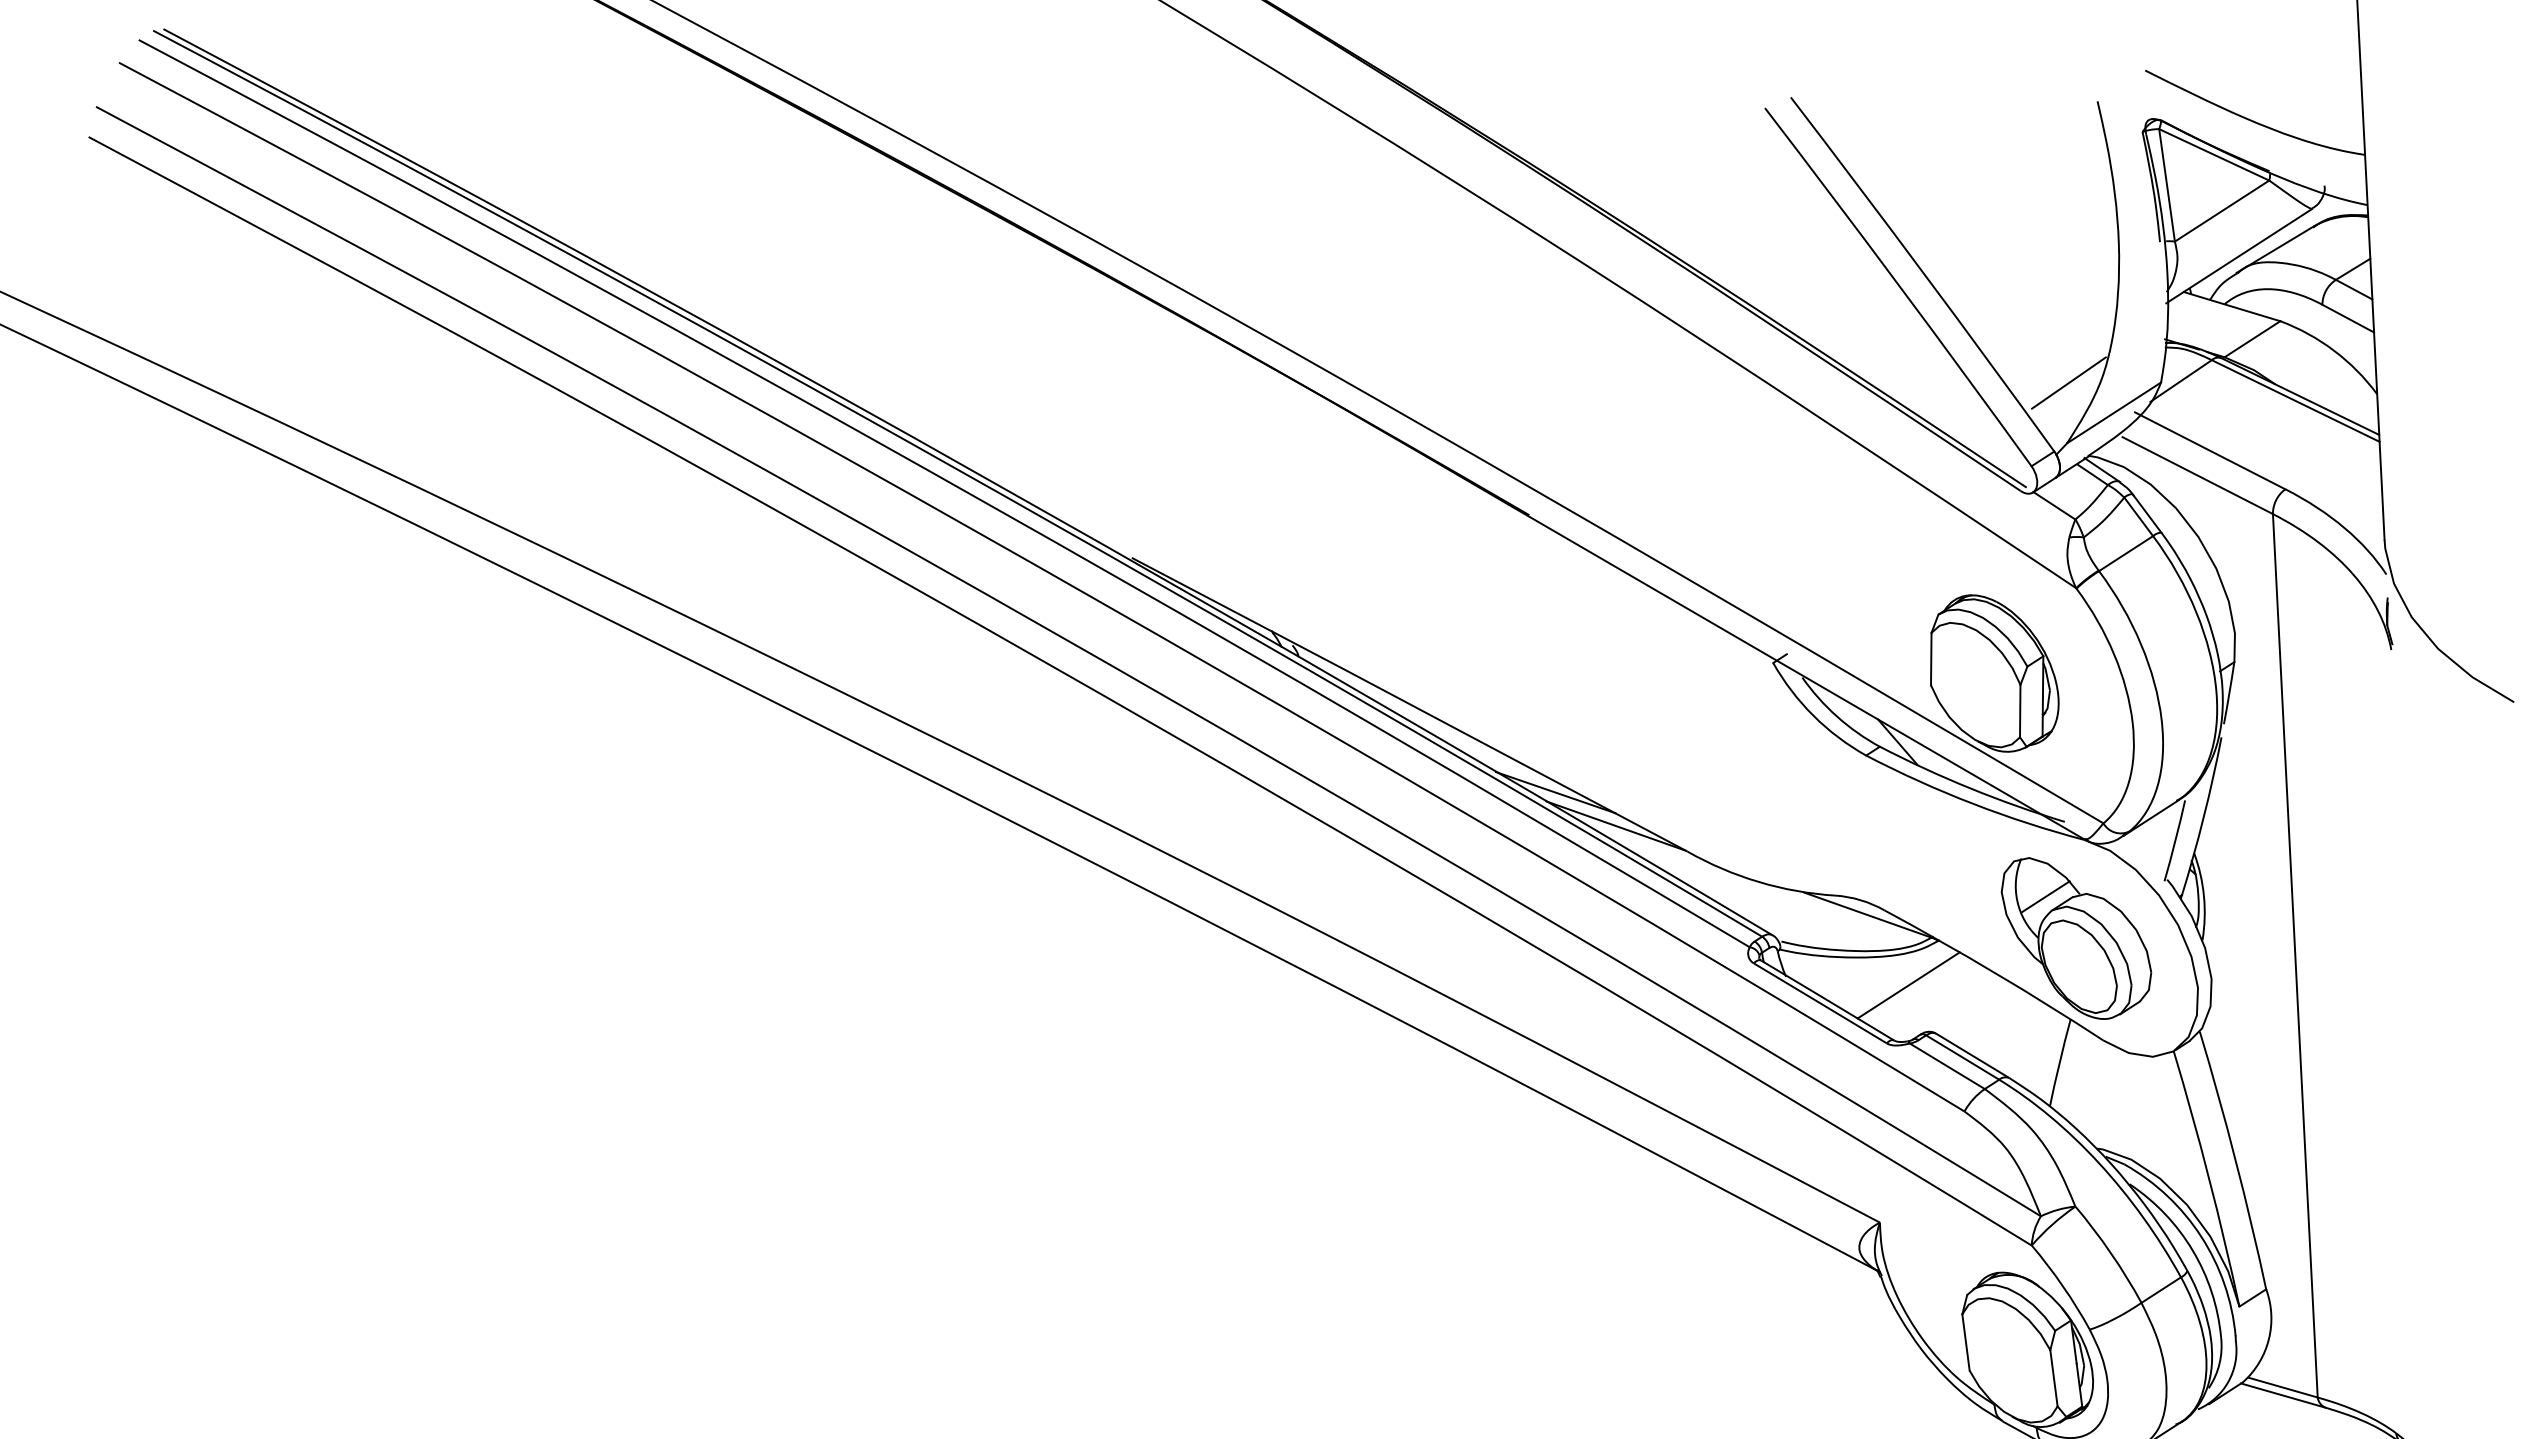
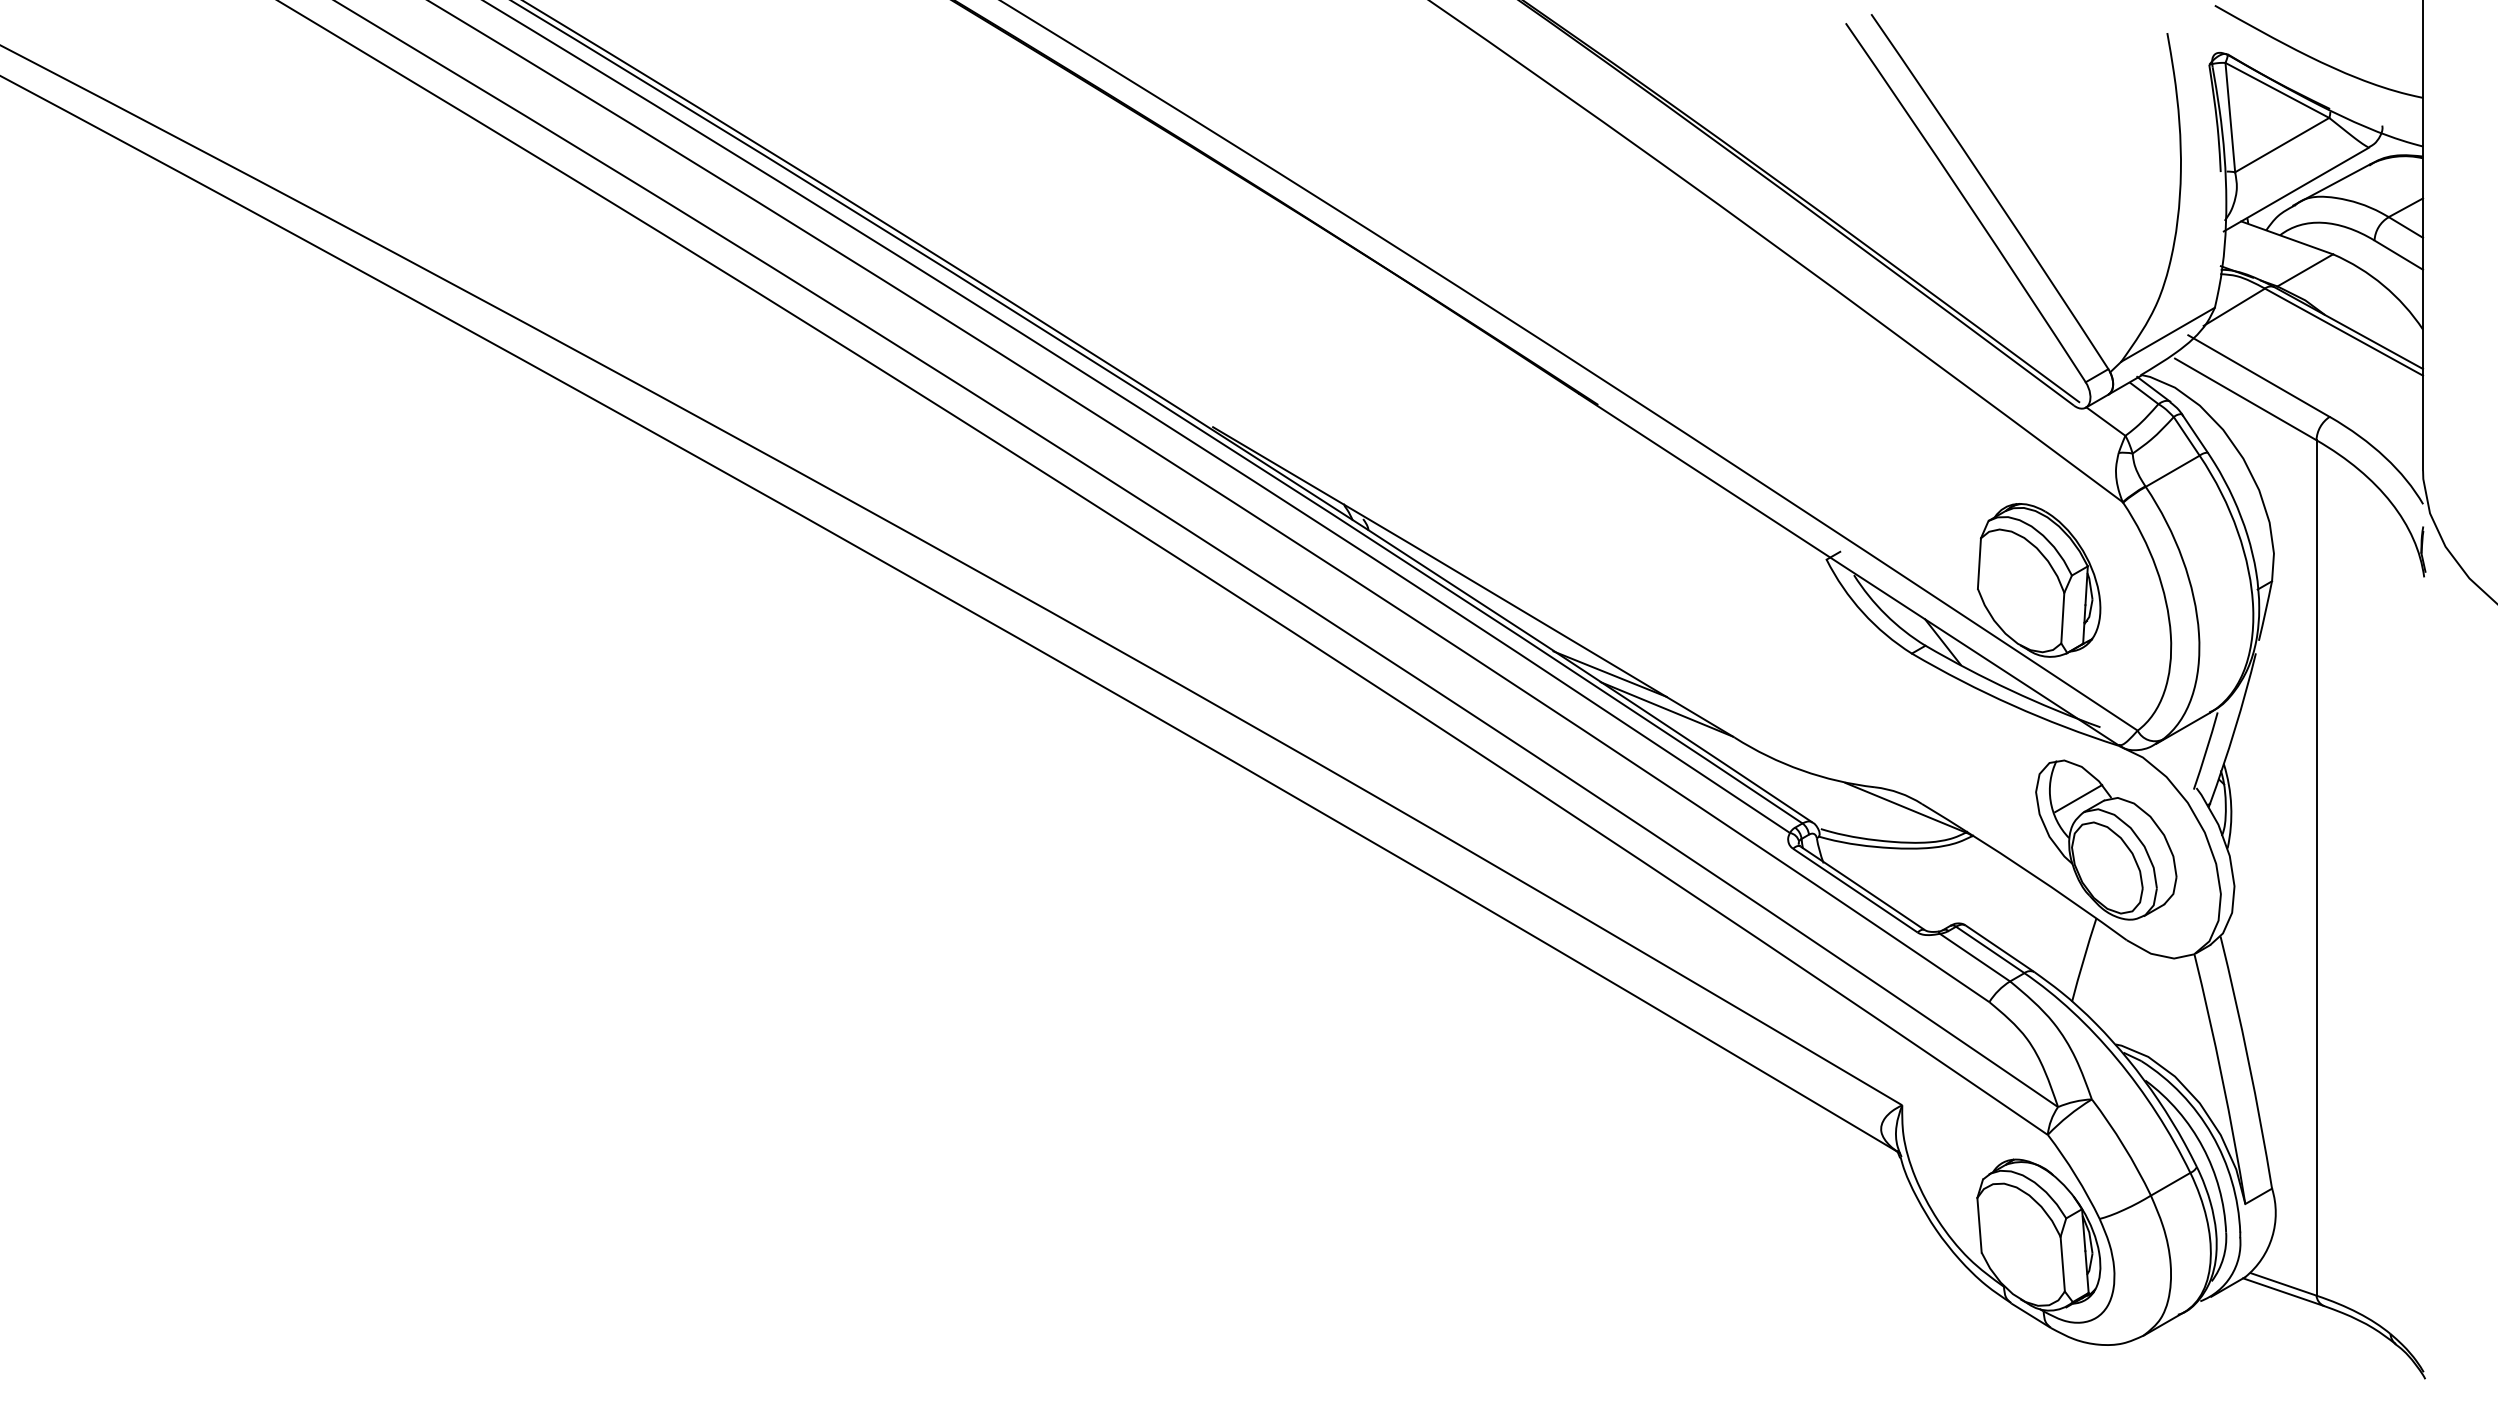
line: (2068, 382) -> (2125, 303), removed
line: (1908, 985) -> (1941, 877), removed

